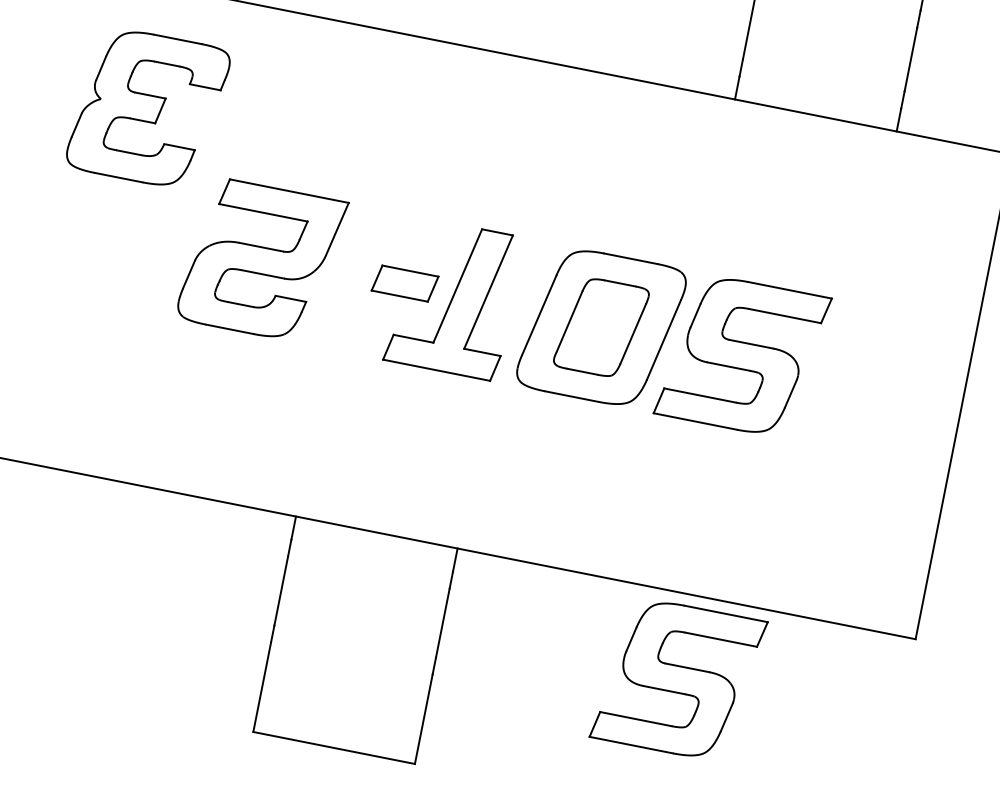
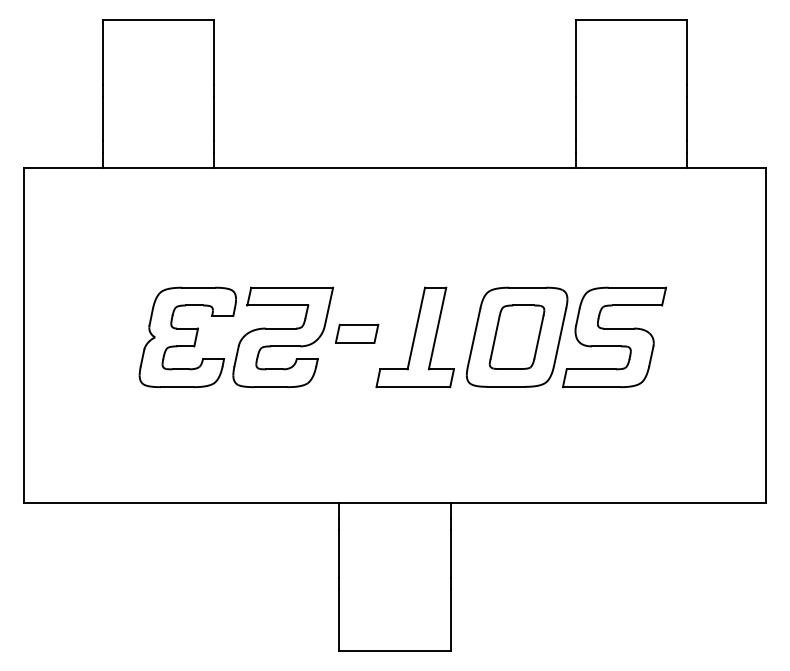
part: (147, 108) -> (187, 337), moved
part: (404, 282) -> (356, 333), moved
part: (678, 679) -> (614, 560), removed

